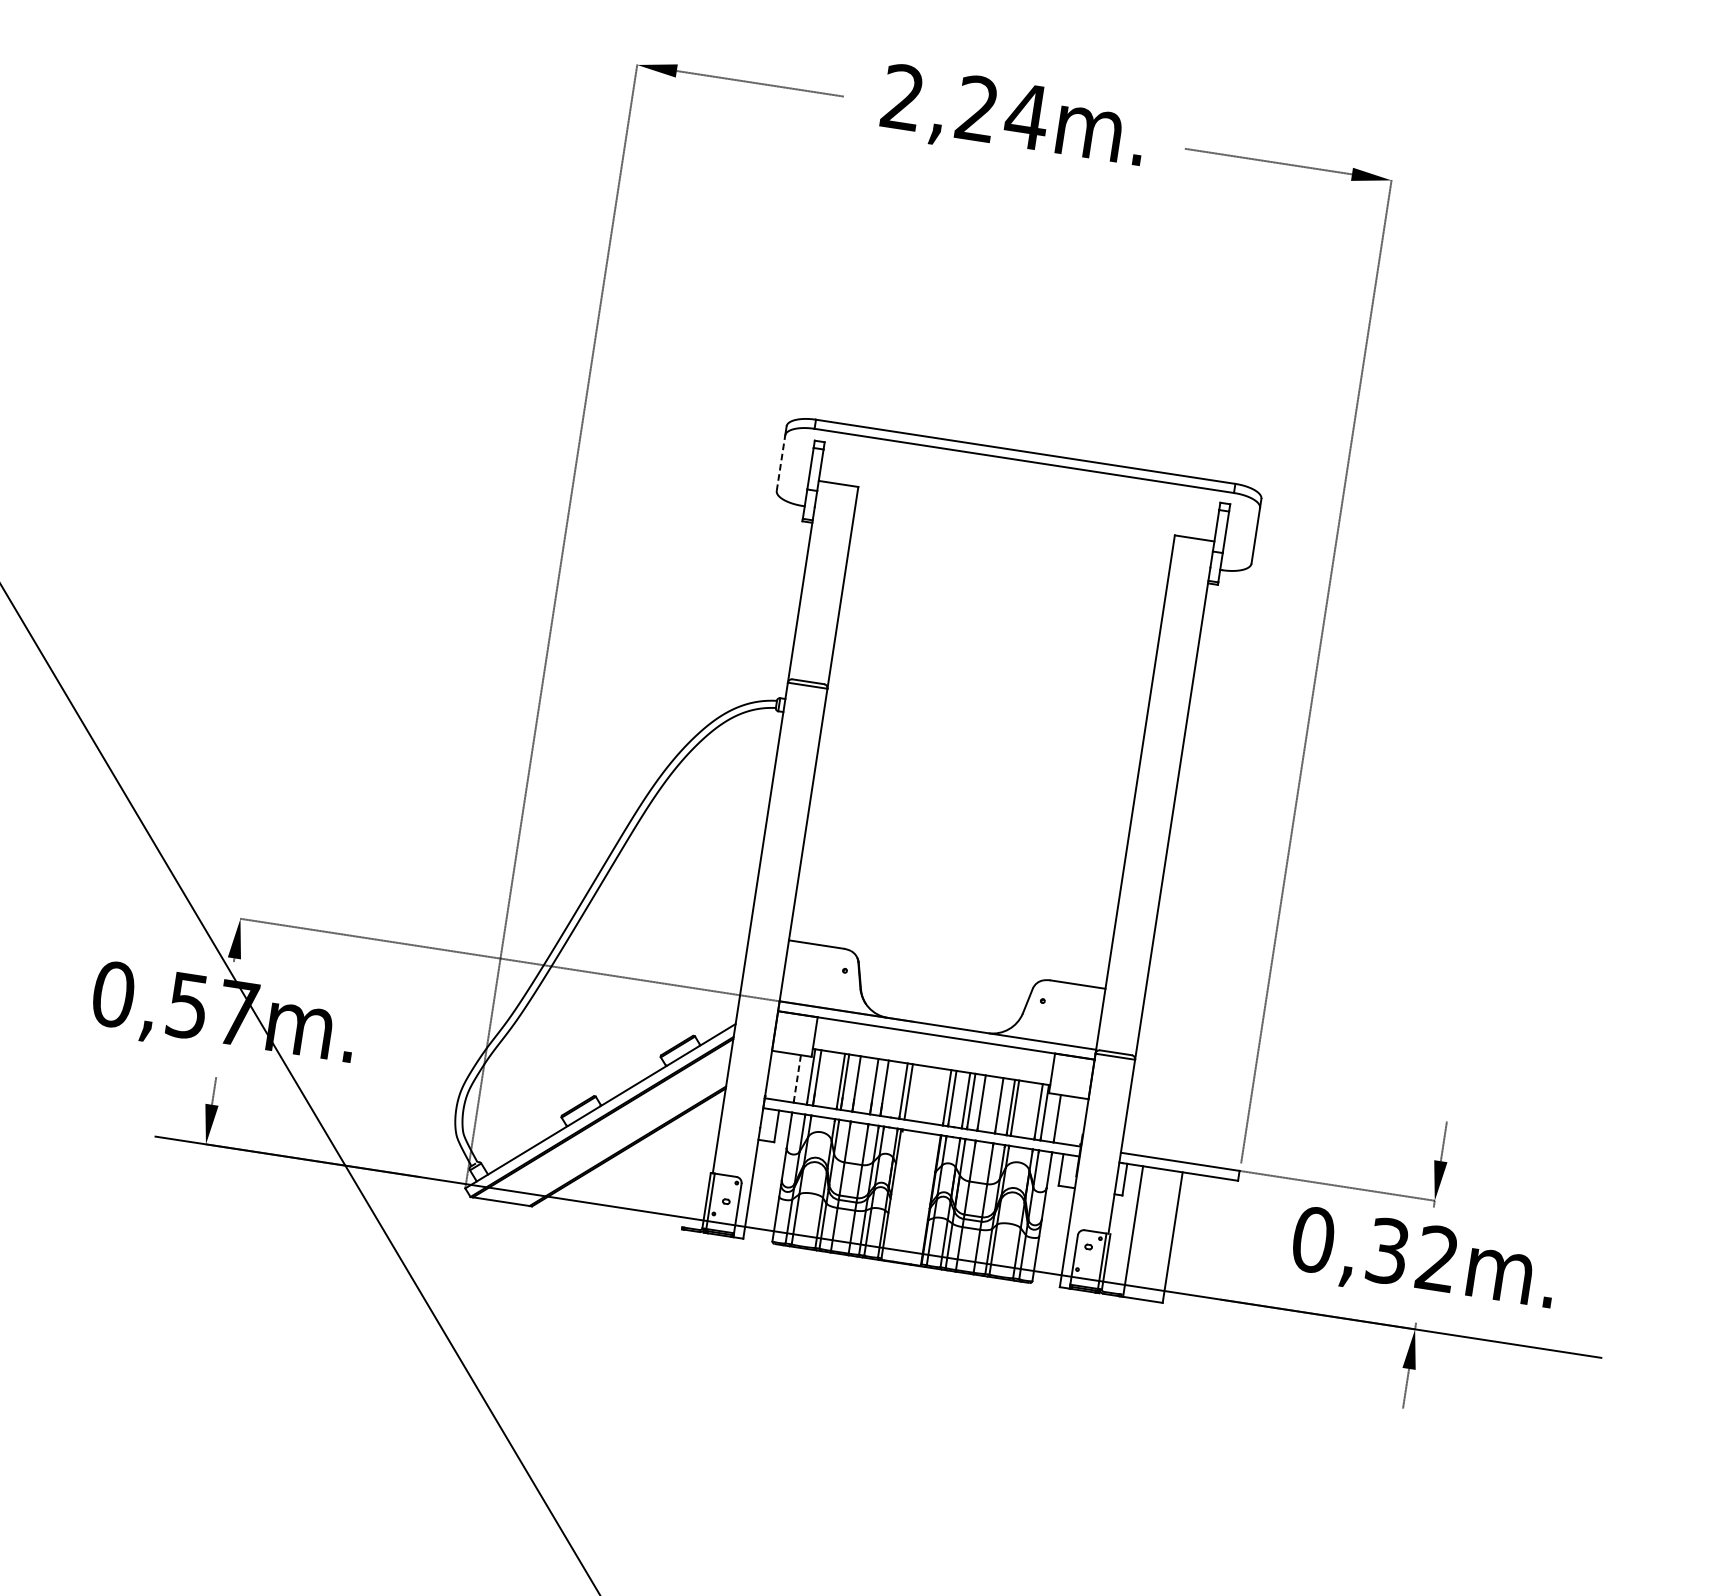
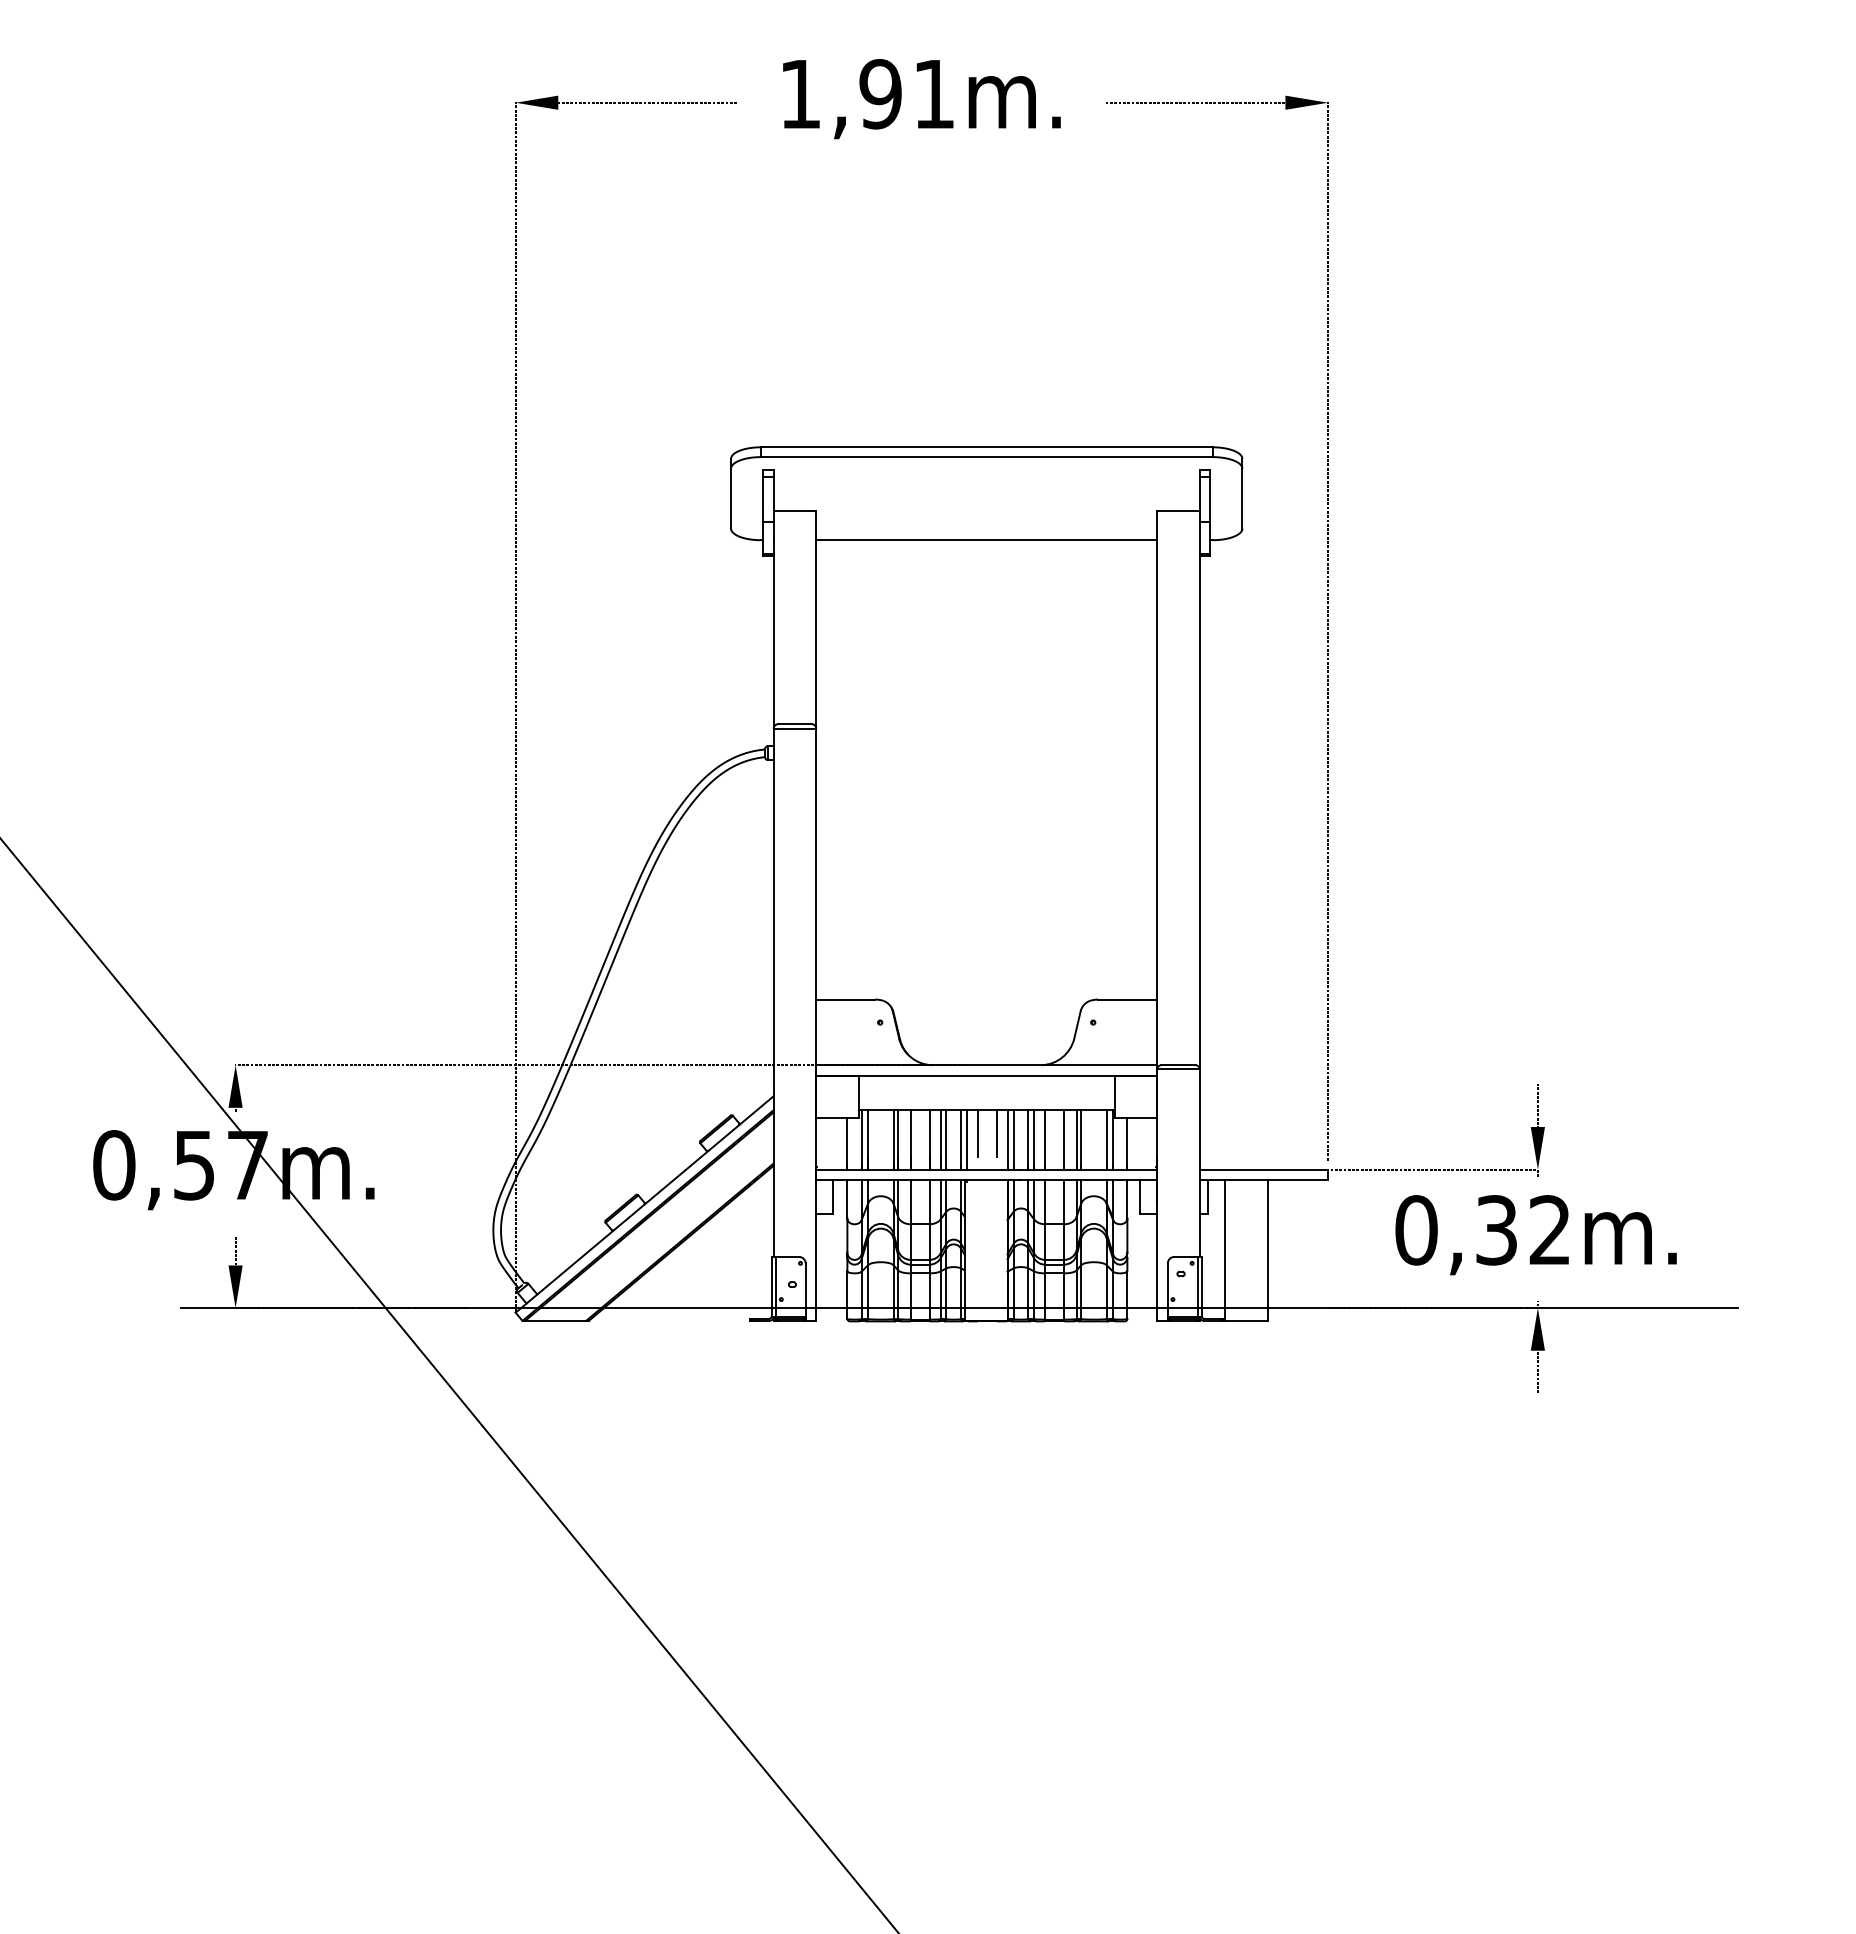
text: (966, 107) -> (868, 94), 2,24m. -> 1,91m.
line: (781, 463) -> (731, 498), dashed -> solid
line: (1012, 538) -> (986, 540), added
line: (797, 1079) -> (847, 1144), dashed -> solid
line: (919, 1086) -> (977, 1132), added
line: (889, 1088) -> (946, 1139), added
line: (937, 1089) -> (996, 1132), added

